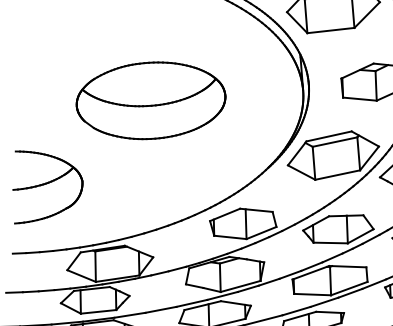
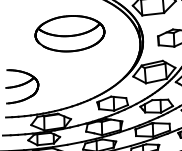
part: (150, 100) -> (69, 33), moved

